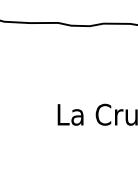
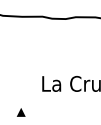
part: (28, 153) -> (20, 112), added

